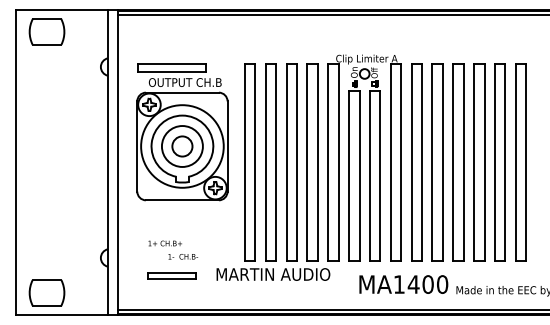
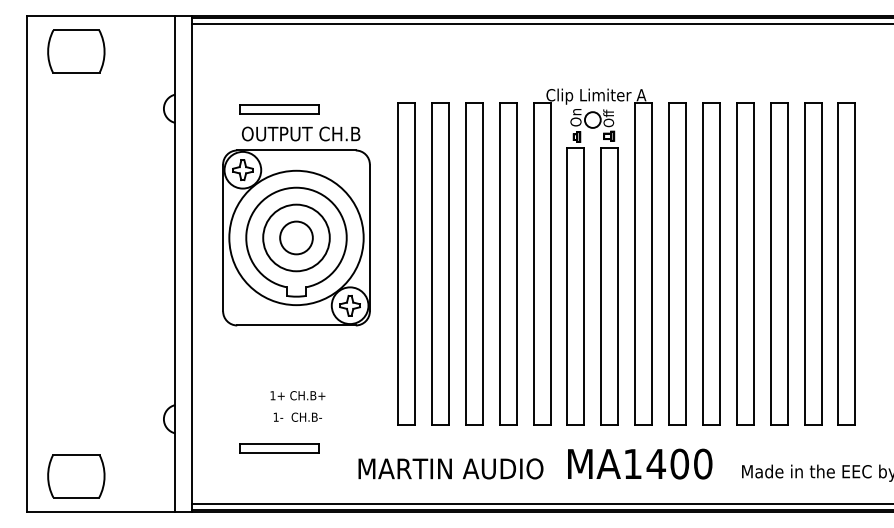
part: (171, 67) -> (278, 109), size x0.71
text: (164, 243) -> (296, 395), moved
text: (273, 274) -> (451, 468), moved
text: (403, 284) -> (639, 463), moved

